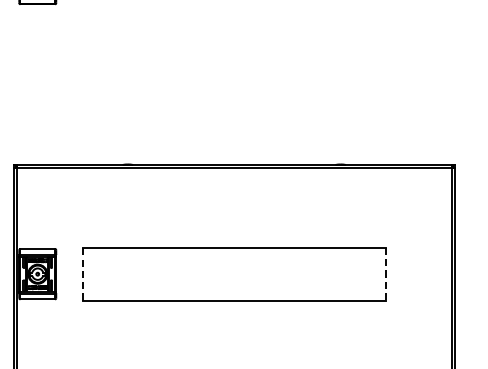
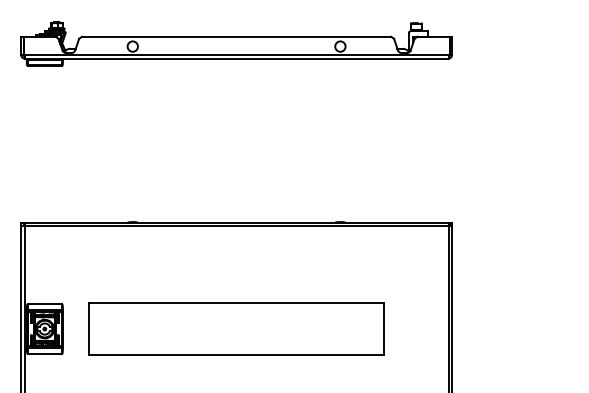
line: (83, 274) -> (89, 329), dashed -> solid
line: (385, 274) -> (384, 329), dashed -> solid

